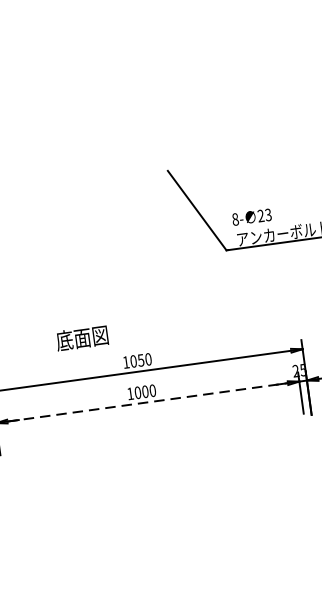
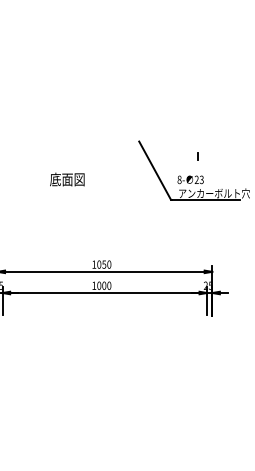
line: (257, 181) -> (197, 156), added
text: (82, 338) -> (67, 179), moved
line: (147, 403) -> (104, 293), dashed -> solid

